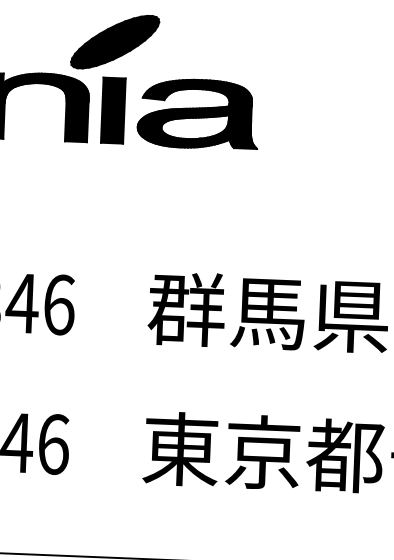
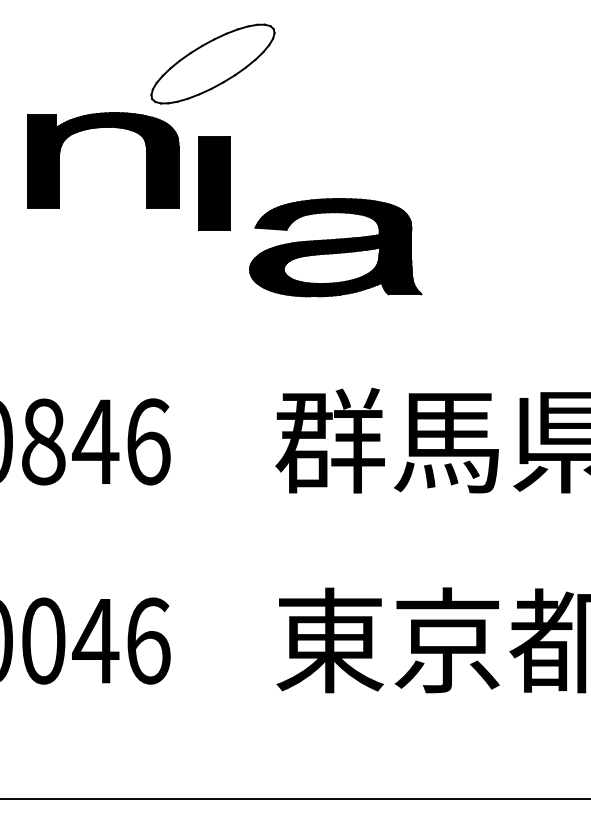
fill: (114, 41) -> (212, 63), removed
part: (113, 110) -> (214, 183), moved
part: (198, 113) -> (335, 247), moved

